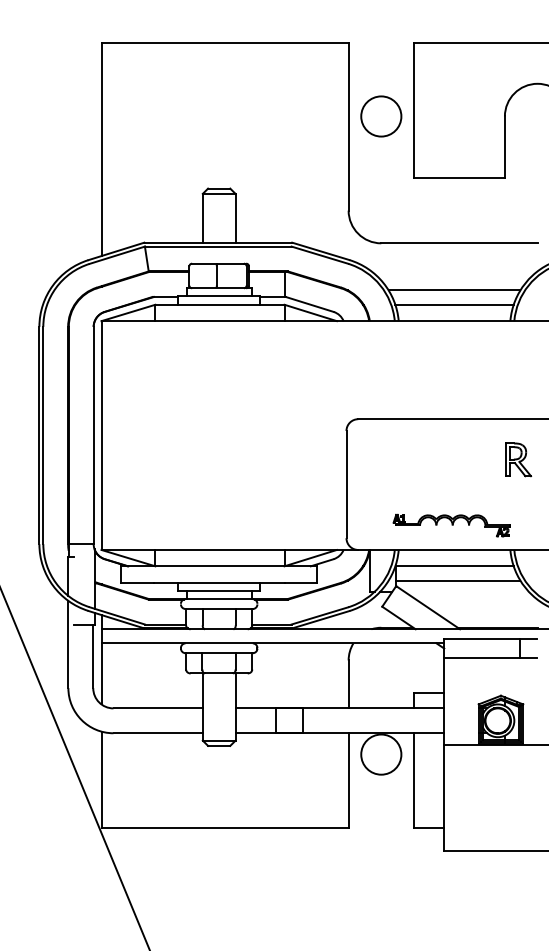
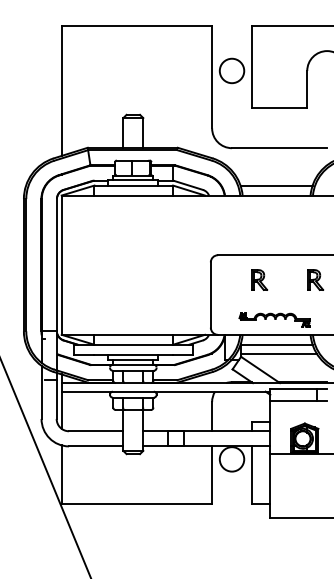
line: (454, 289) -> (276, 176), removed
part: (426, 459) -> (259, 279), added

